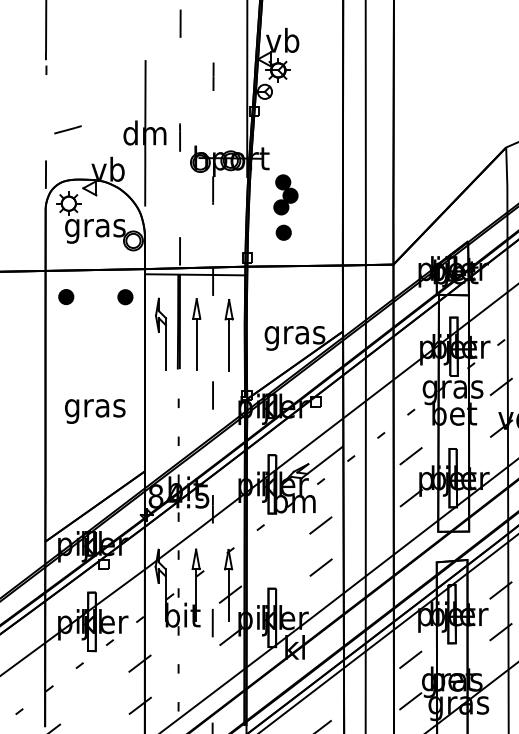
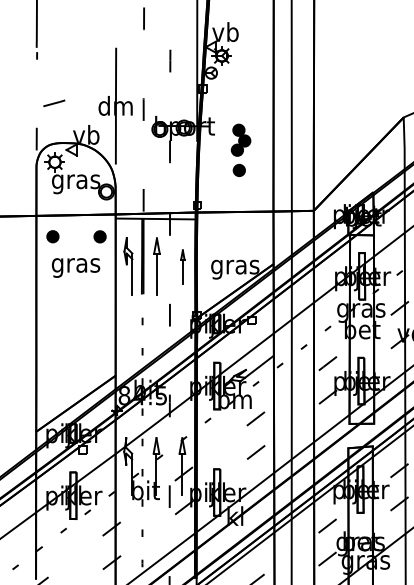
part: (285, 206) -> (240, 149), moved
part: (228, 335) -> (182, 267), size x0.6
text: (94, 410) -> (75, 267), moved

